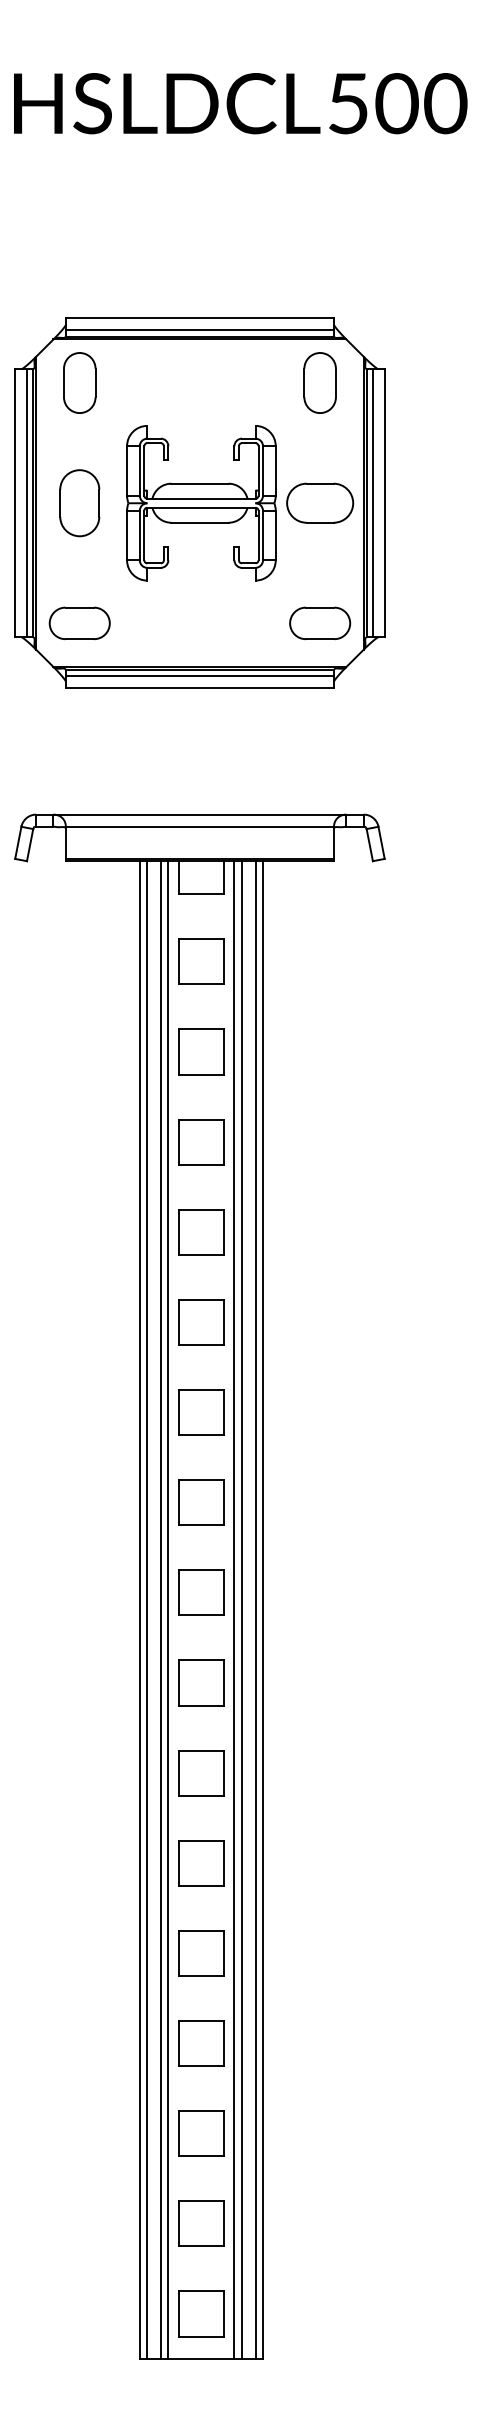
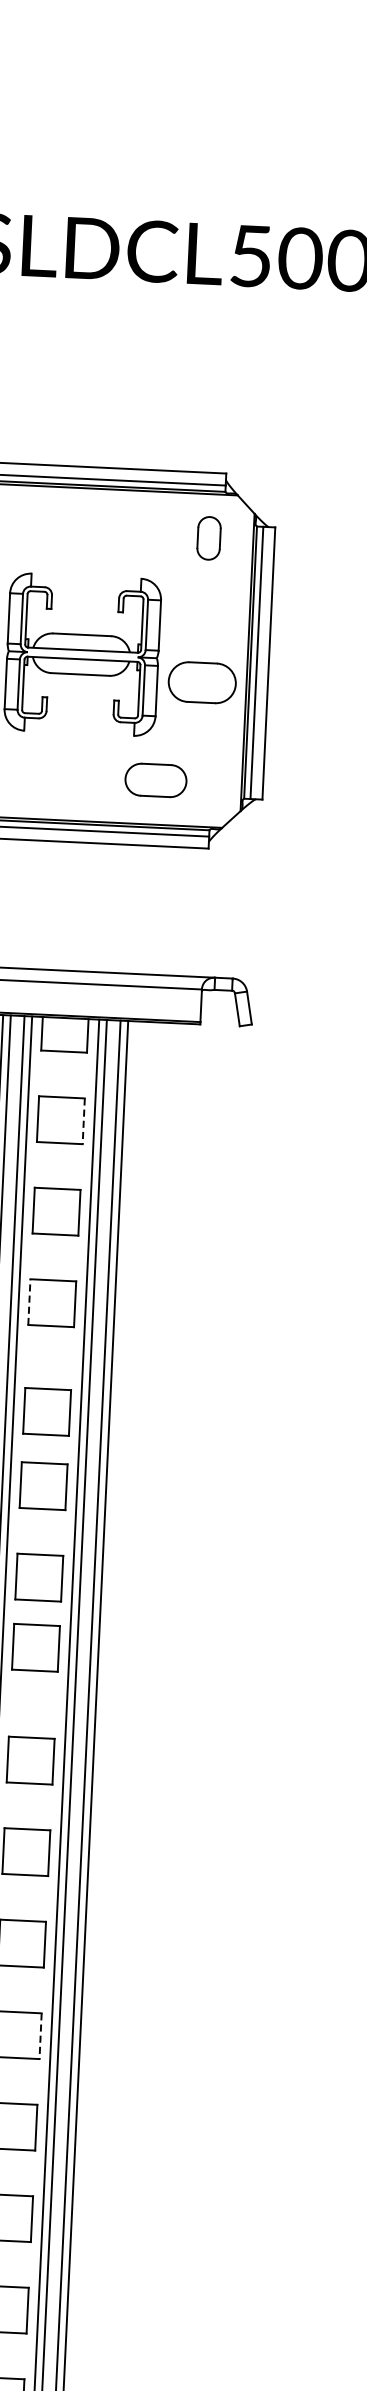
part: (319, 382) -> (208, 537), size x0.7
part: (320, 502) -> (202, 682), moved
part: (320, 622) -> (156, 779), moved
line: (223, 961) -> (83, 1120), solid -> dashed
line: (178, 1142) -> (28, 1302), solid -> dashed
part: (201, 1232) -> (47, 1412), moved
part: (201, 1502) -> (36, 1647), moved
line: (223, 1863) -> (40, 2036), solid -> dashed

